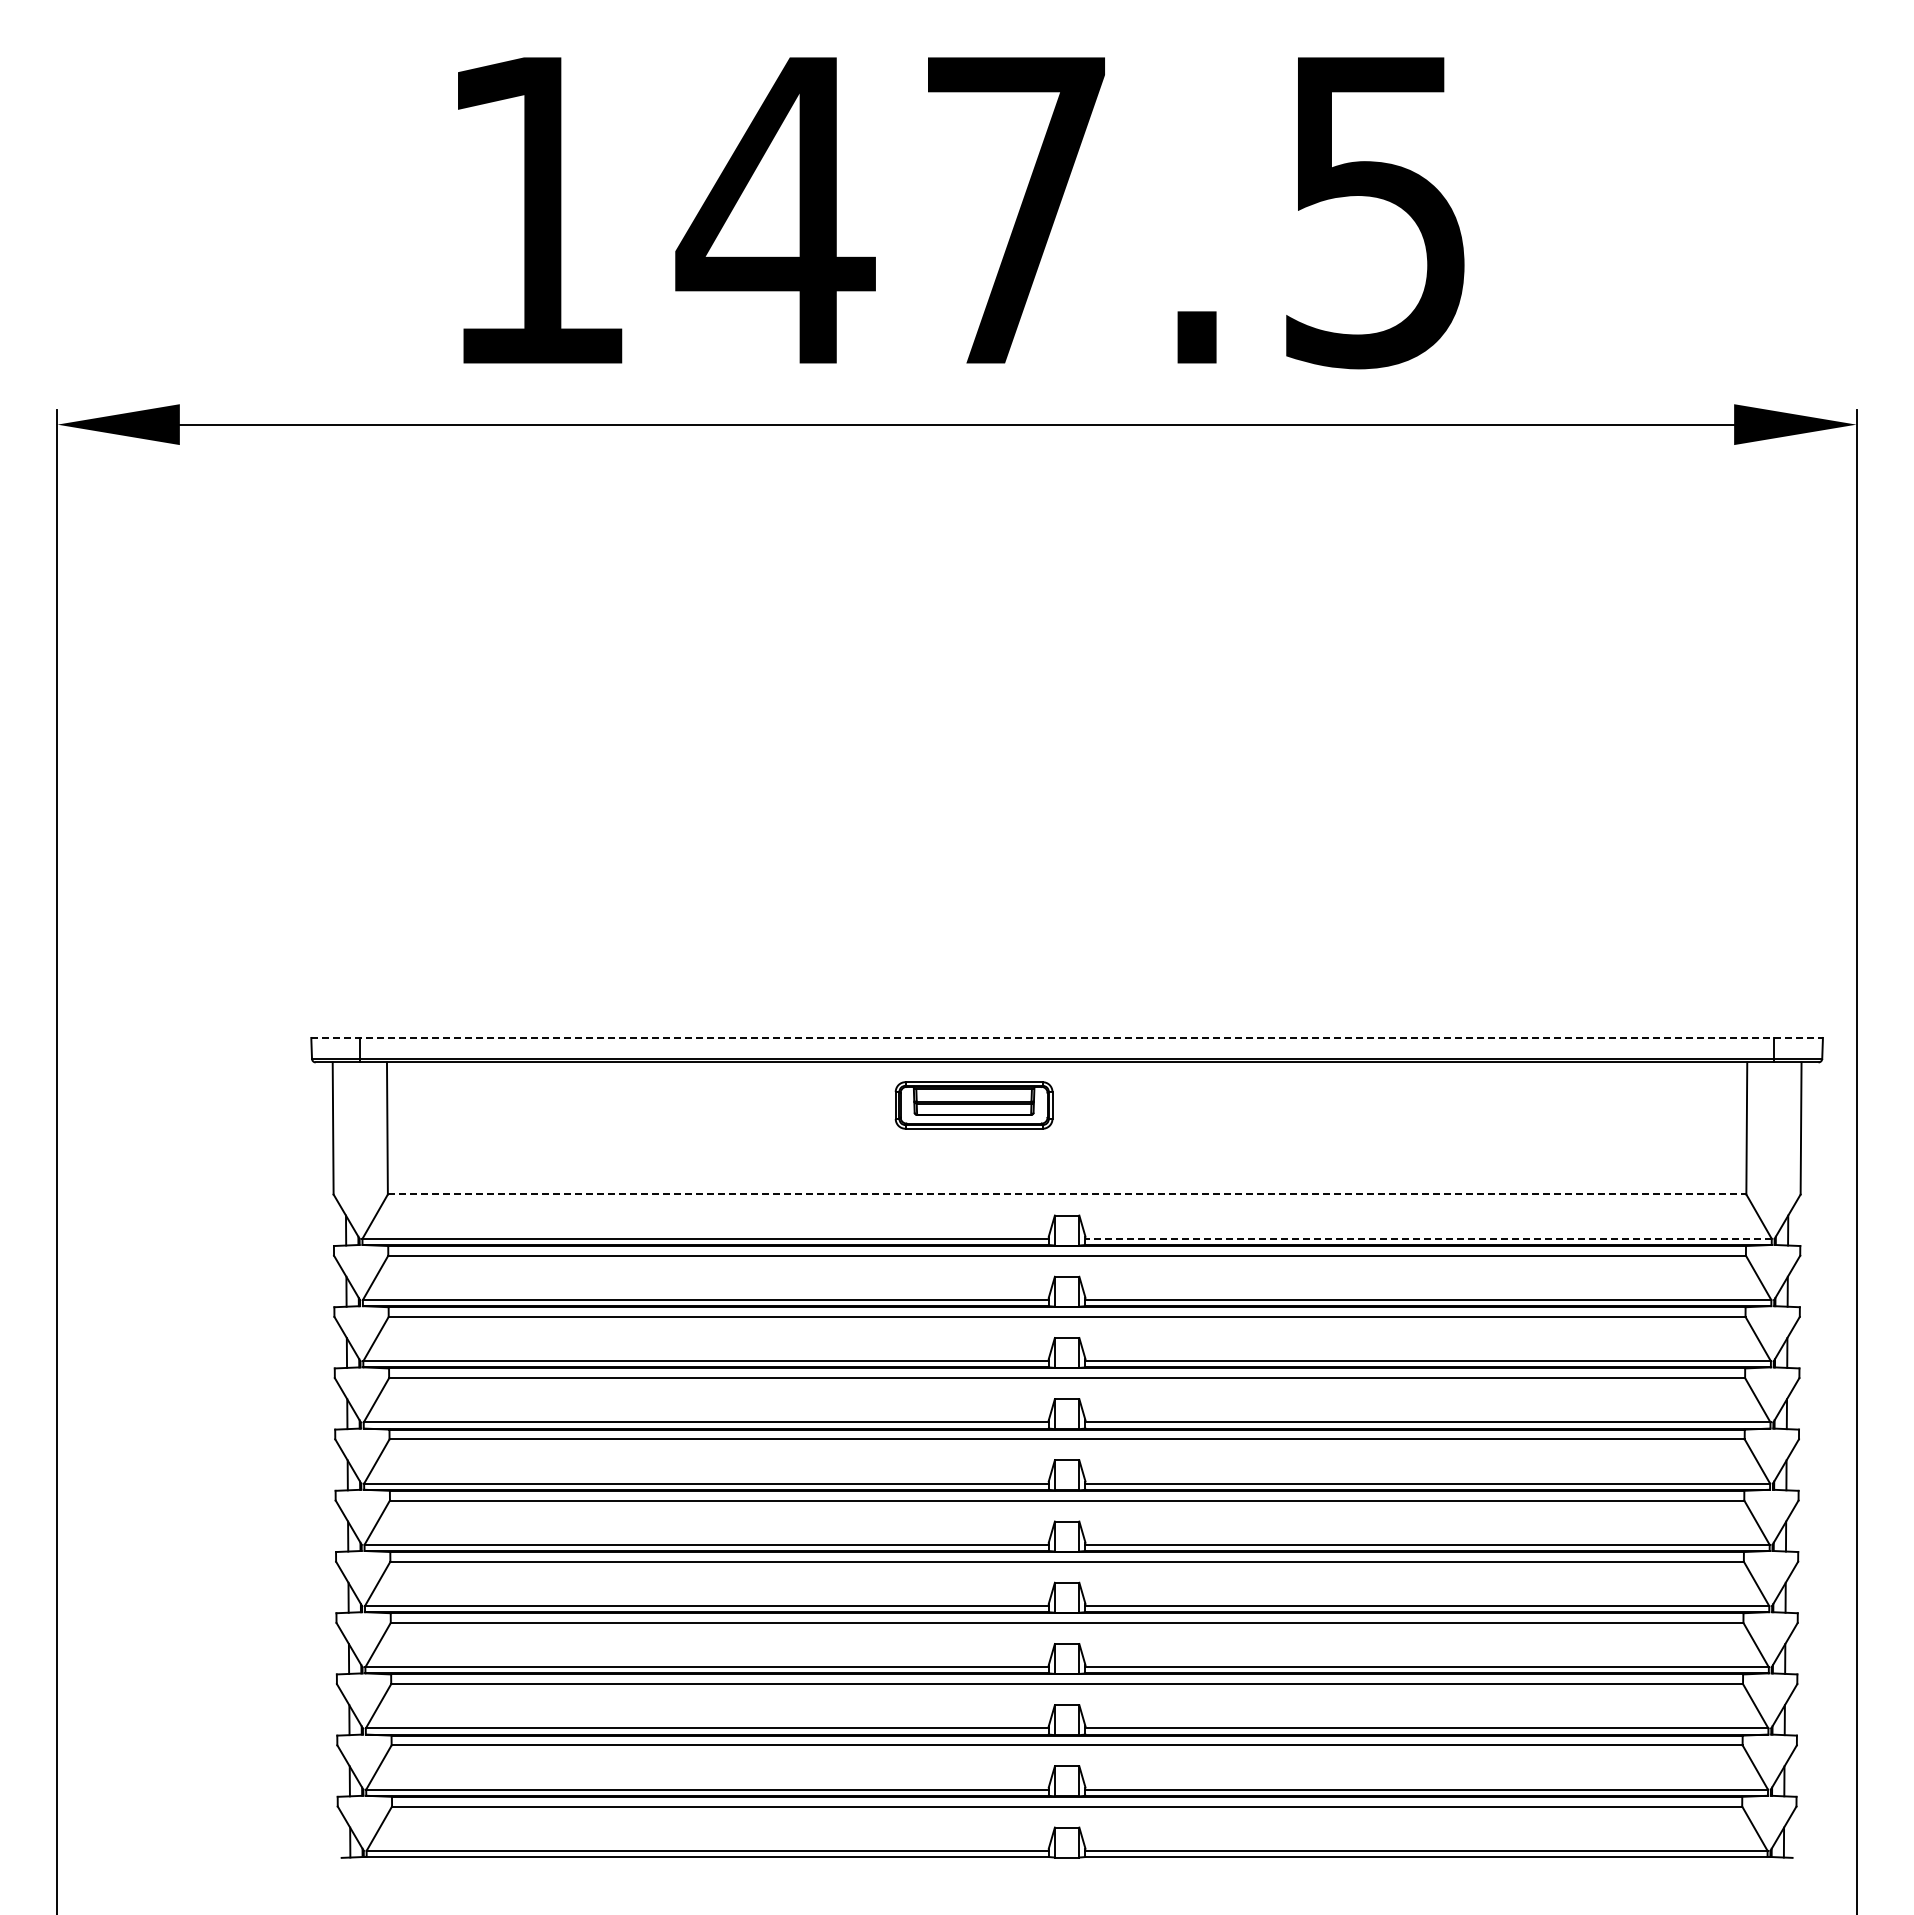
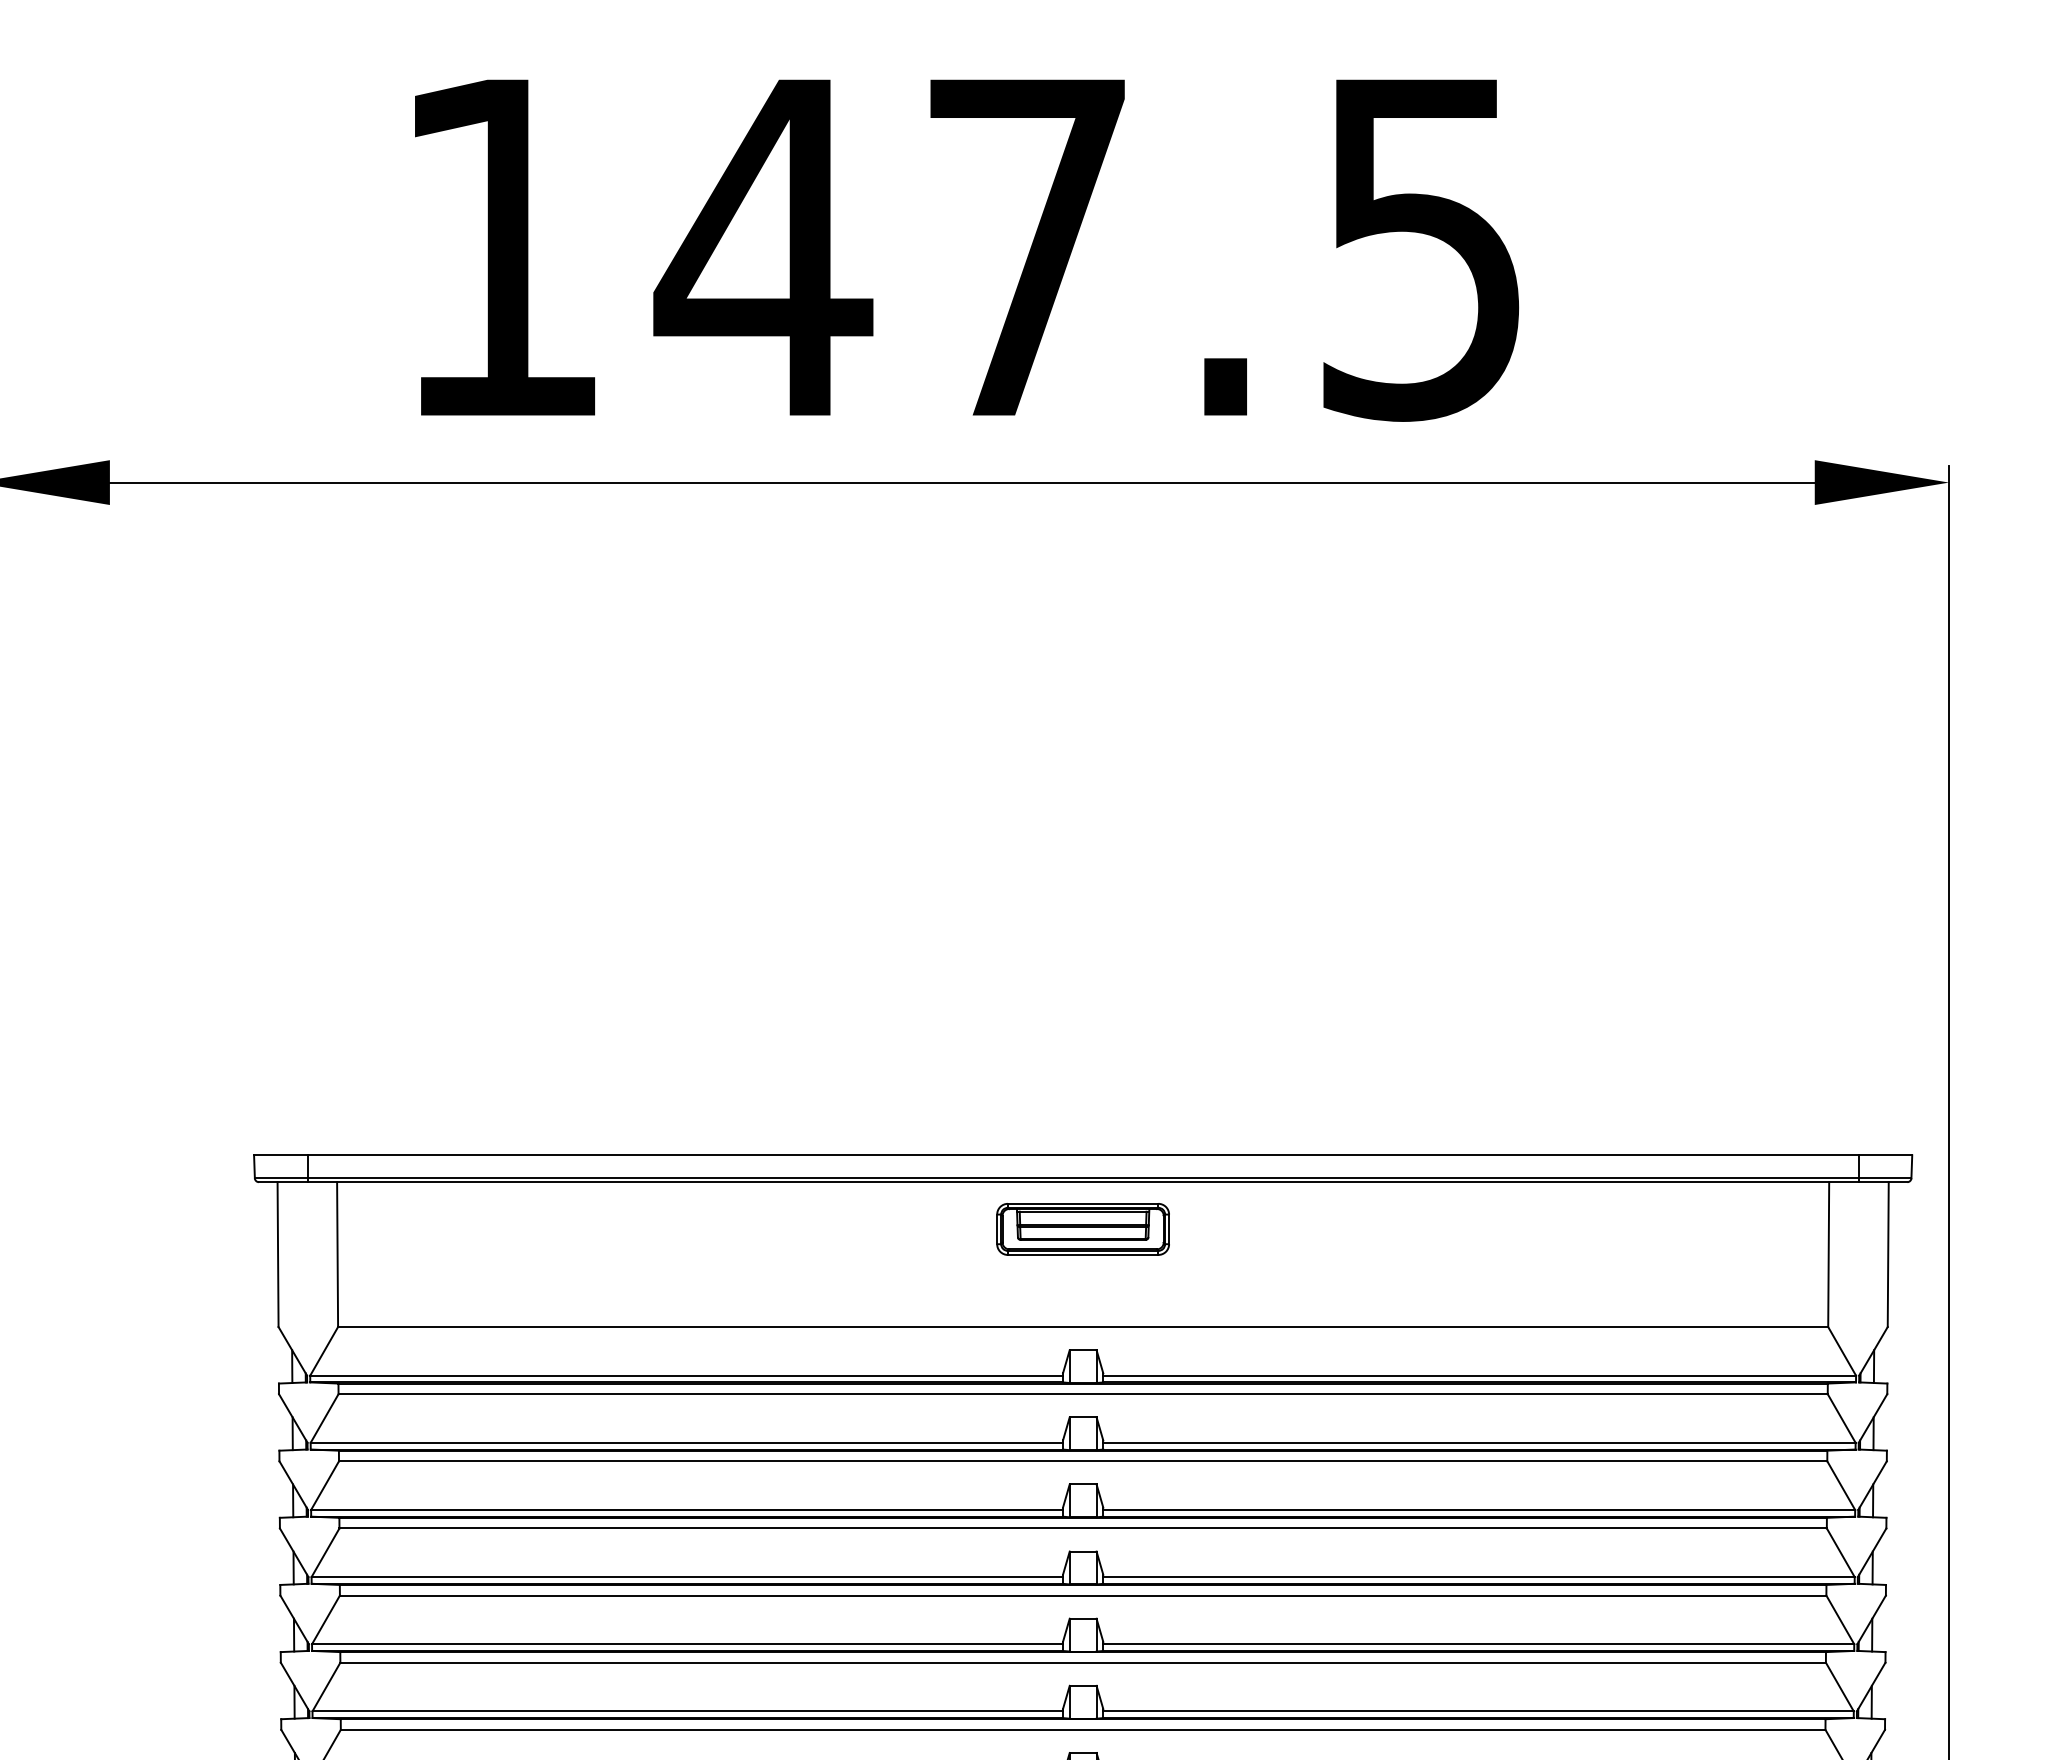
line: (1067, 1037) -> (1083, 1154), dashed -> solid
part: (973, 1105) -> (1082, 1229), moved
line: (1067, 1194) -> (1083, 1327), dashed -> solid
line: (1428, 1238) -> (1479, 1375), dashed -> solid

